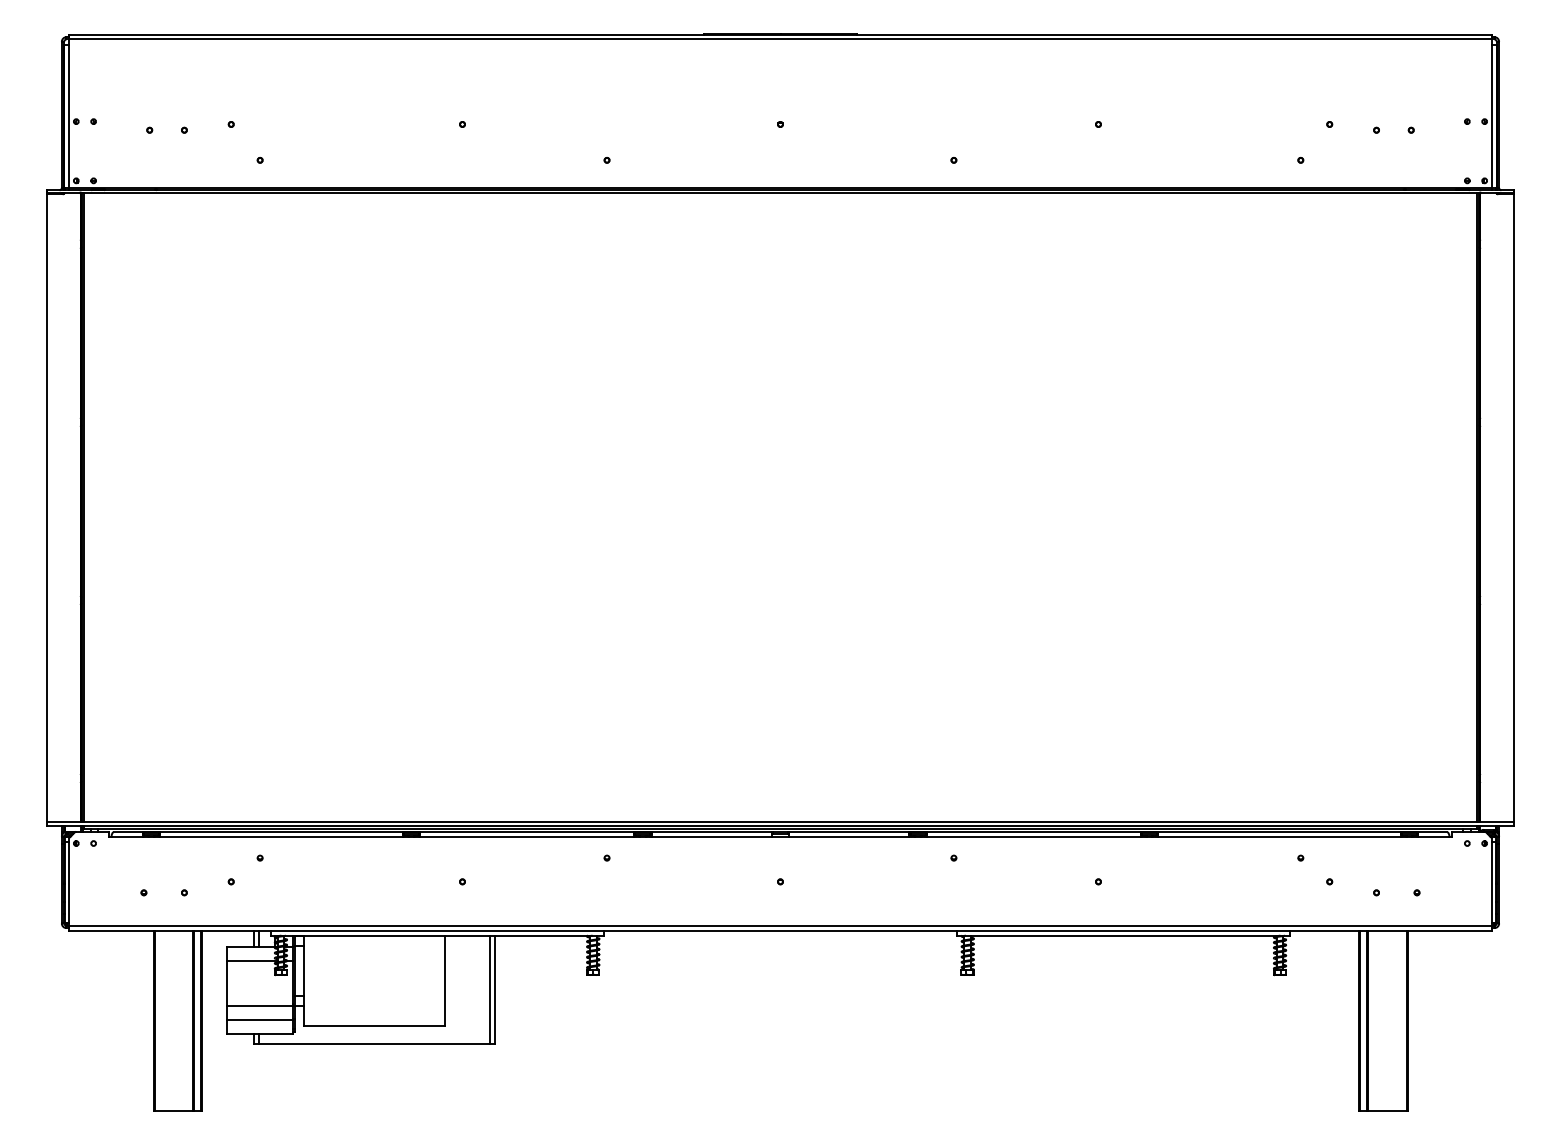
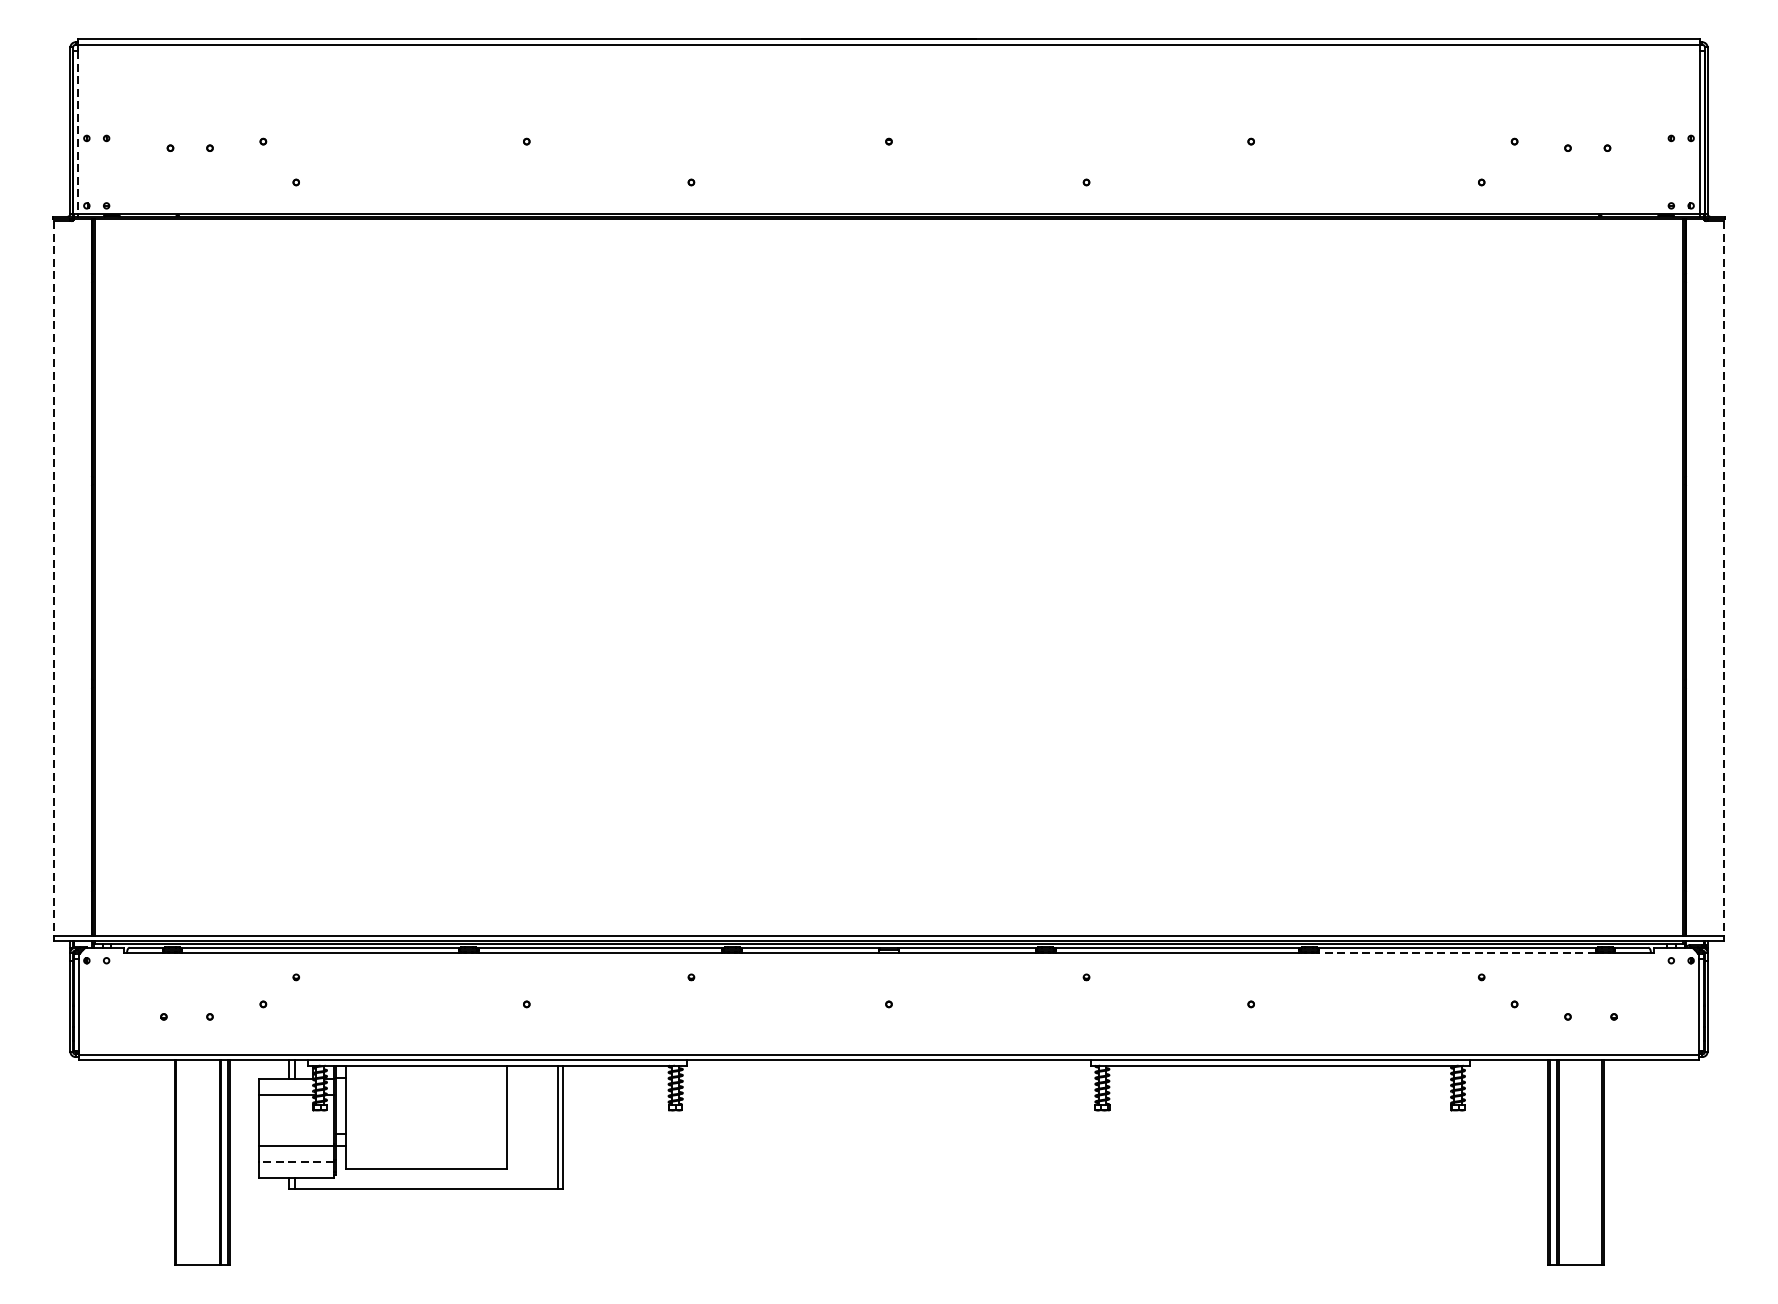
line: (68, 117) -> (77, 133), solid -> dashed
line: (47, 507) -> (54, 577), solid -> dashed
line: (1513, 507) -> (1723, 577), solid -> dashed
line: (1278, 836) -> (1456, 952), solid -> dashed
line: (260, 1020) -> (296, 1162), solid -> dashed

